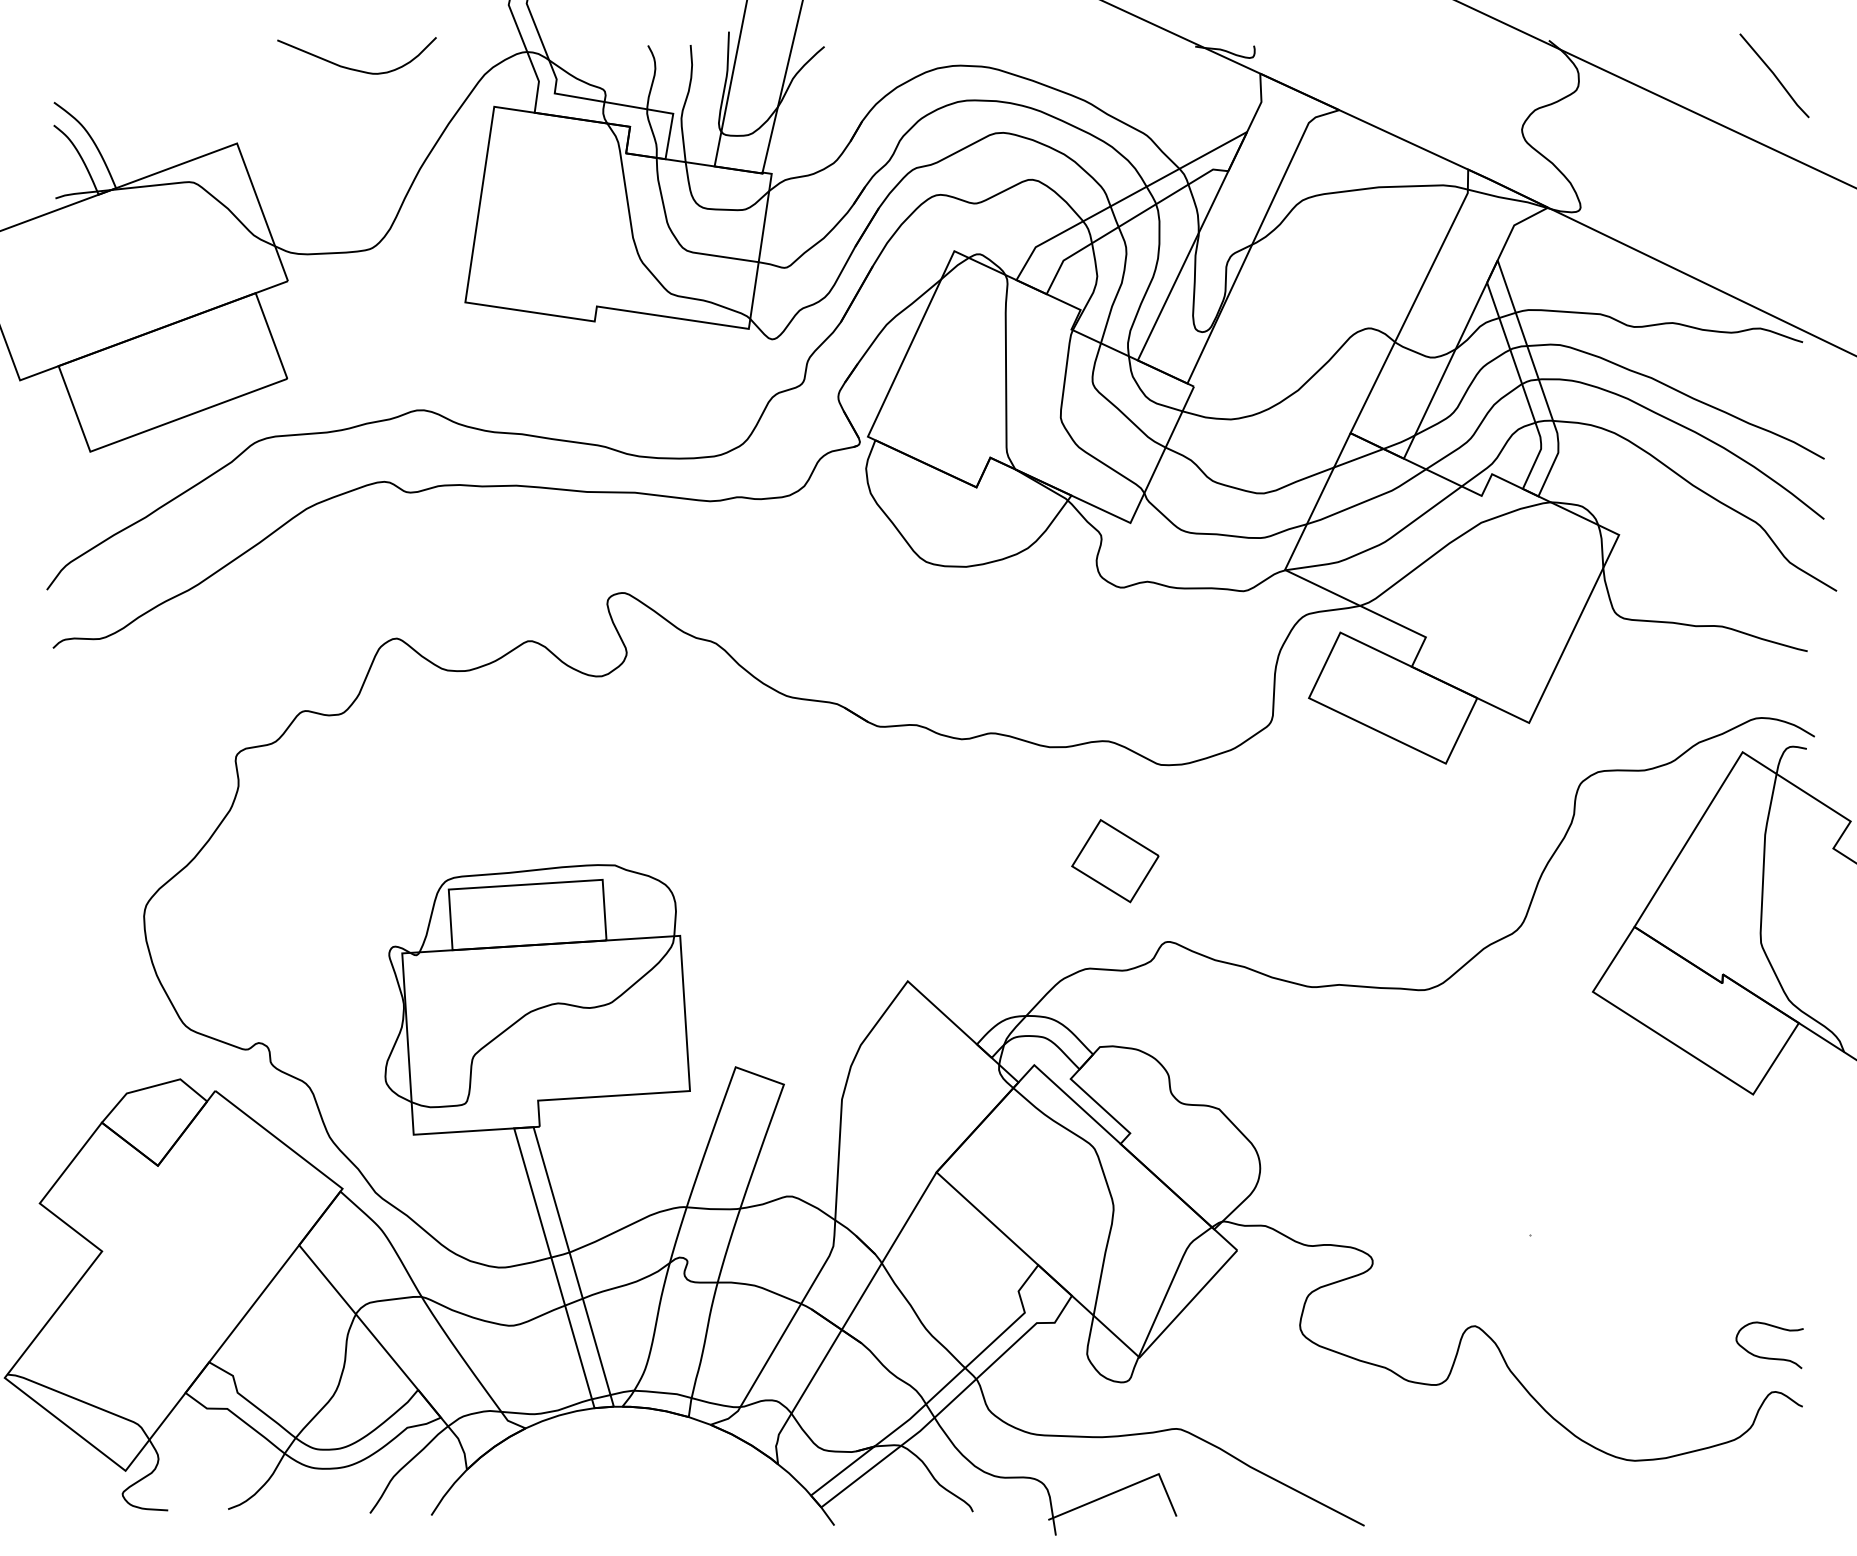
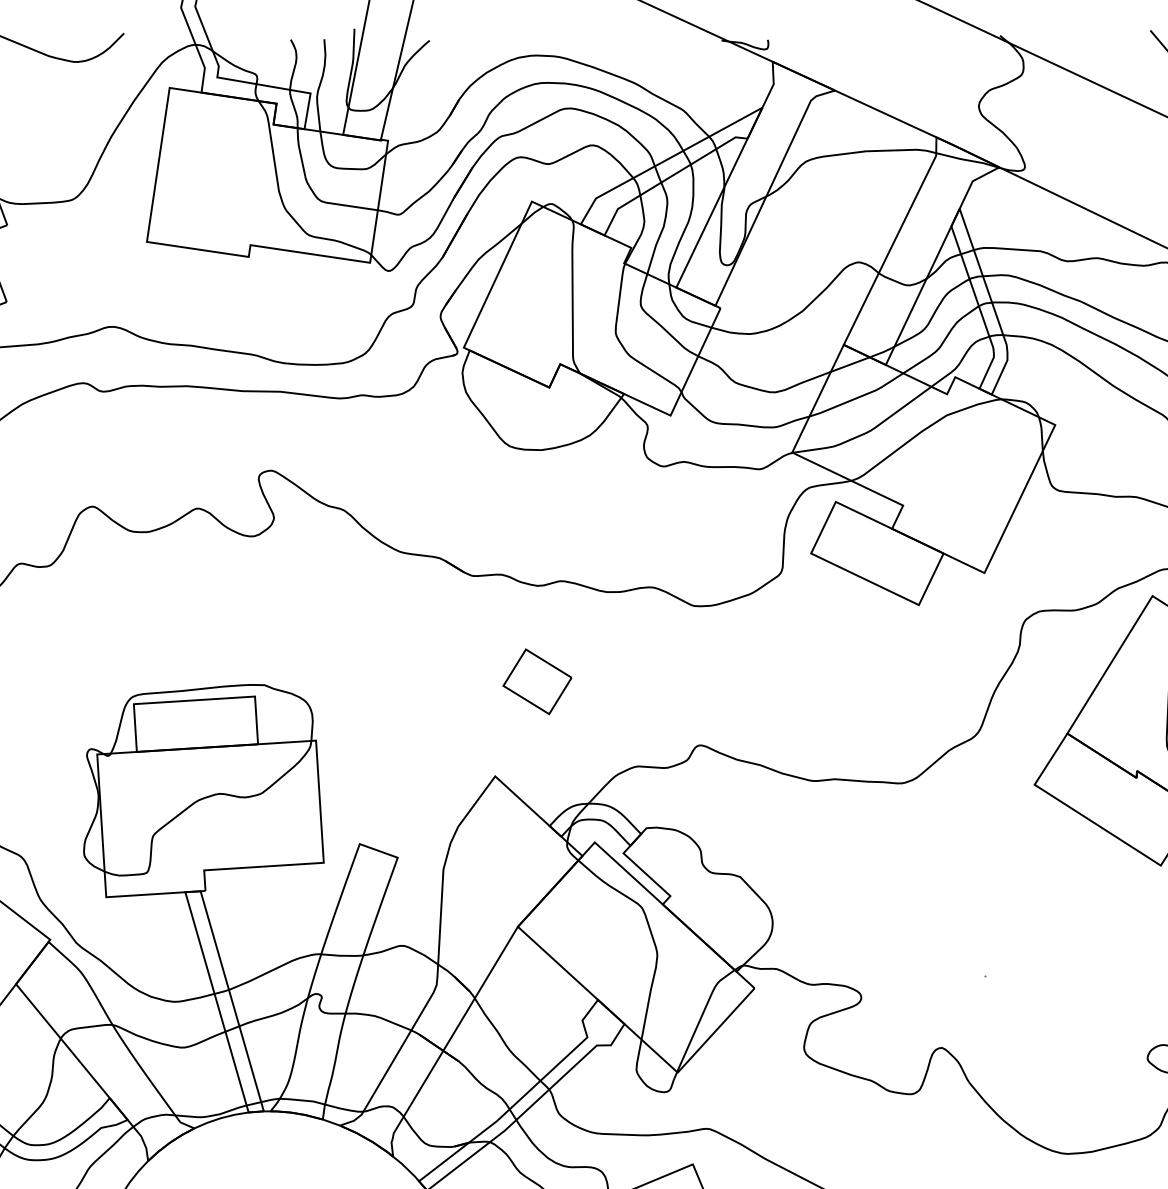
part: (1115, 861) -> (537, 682), moved

